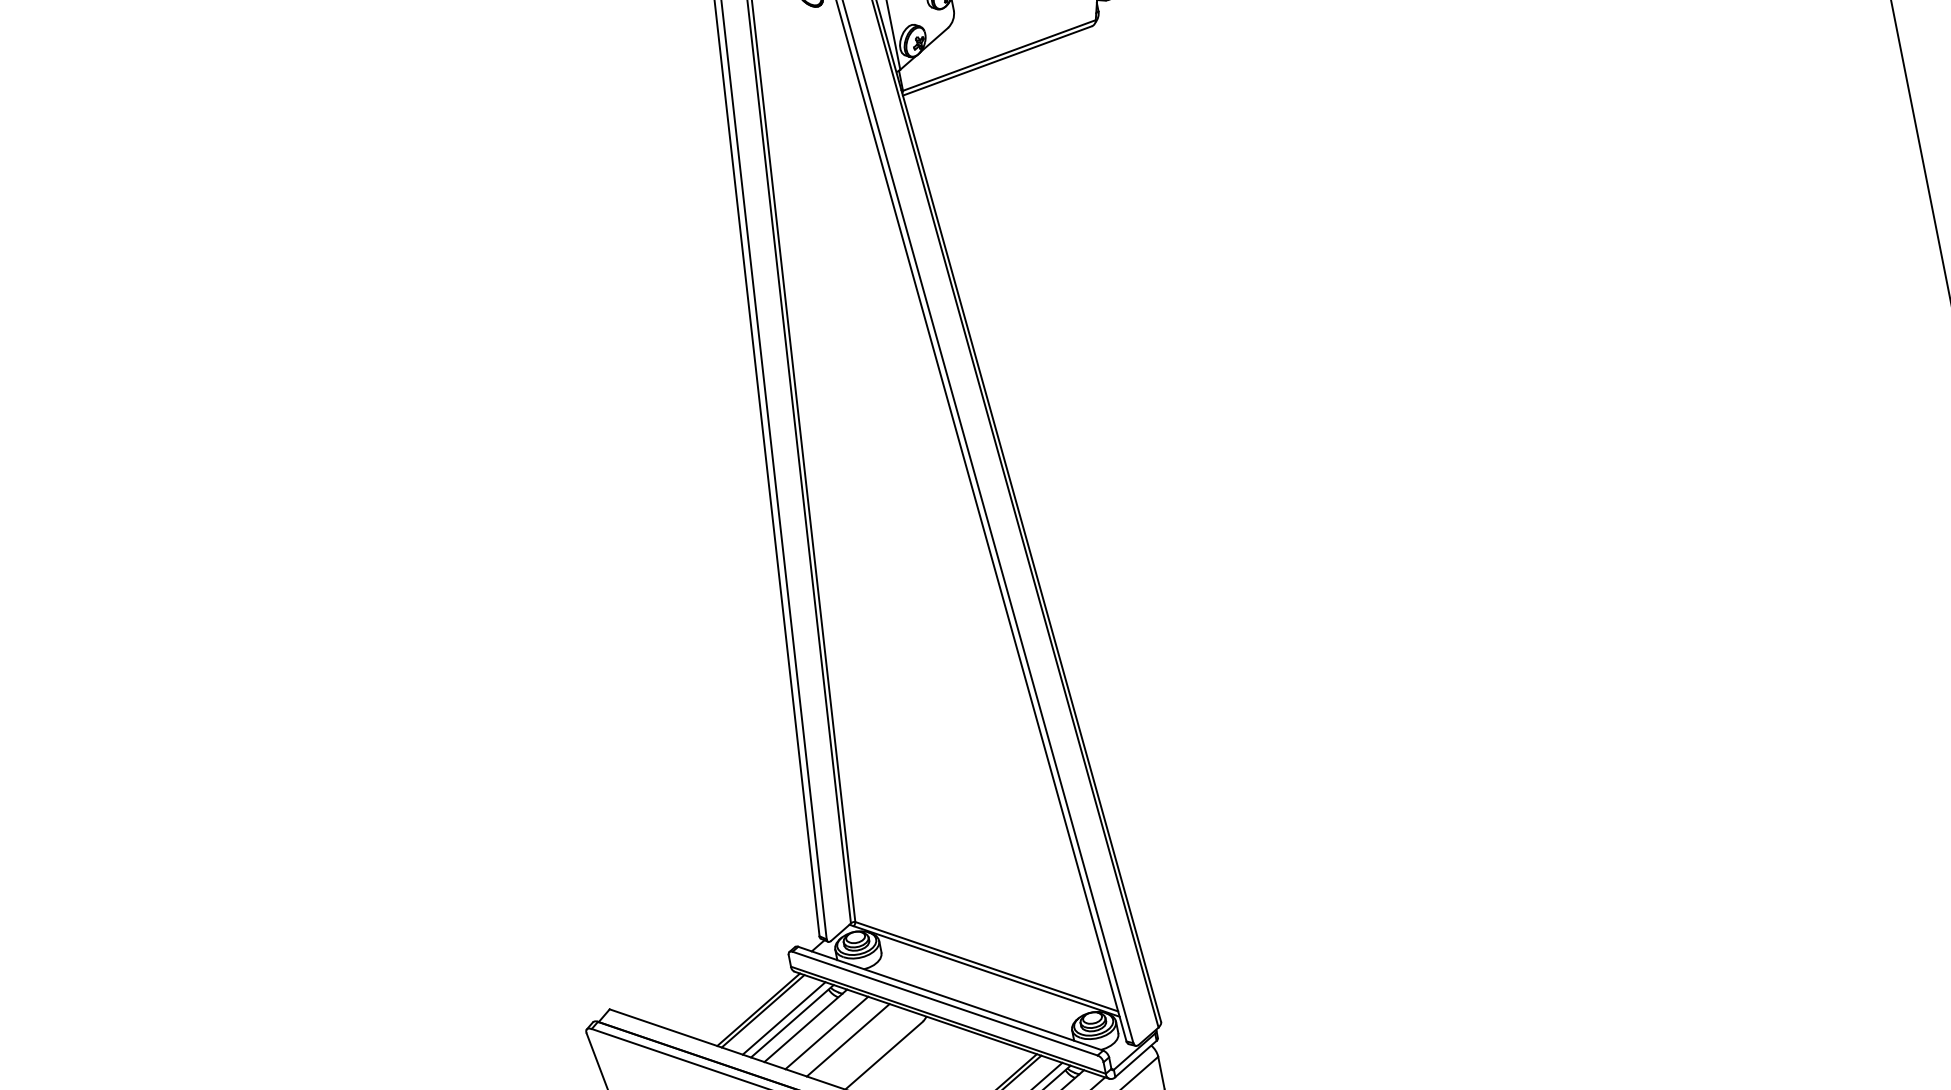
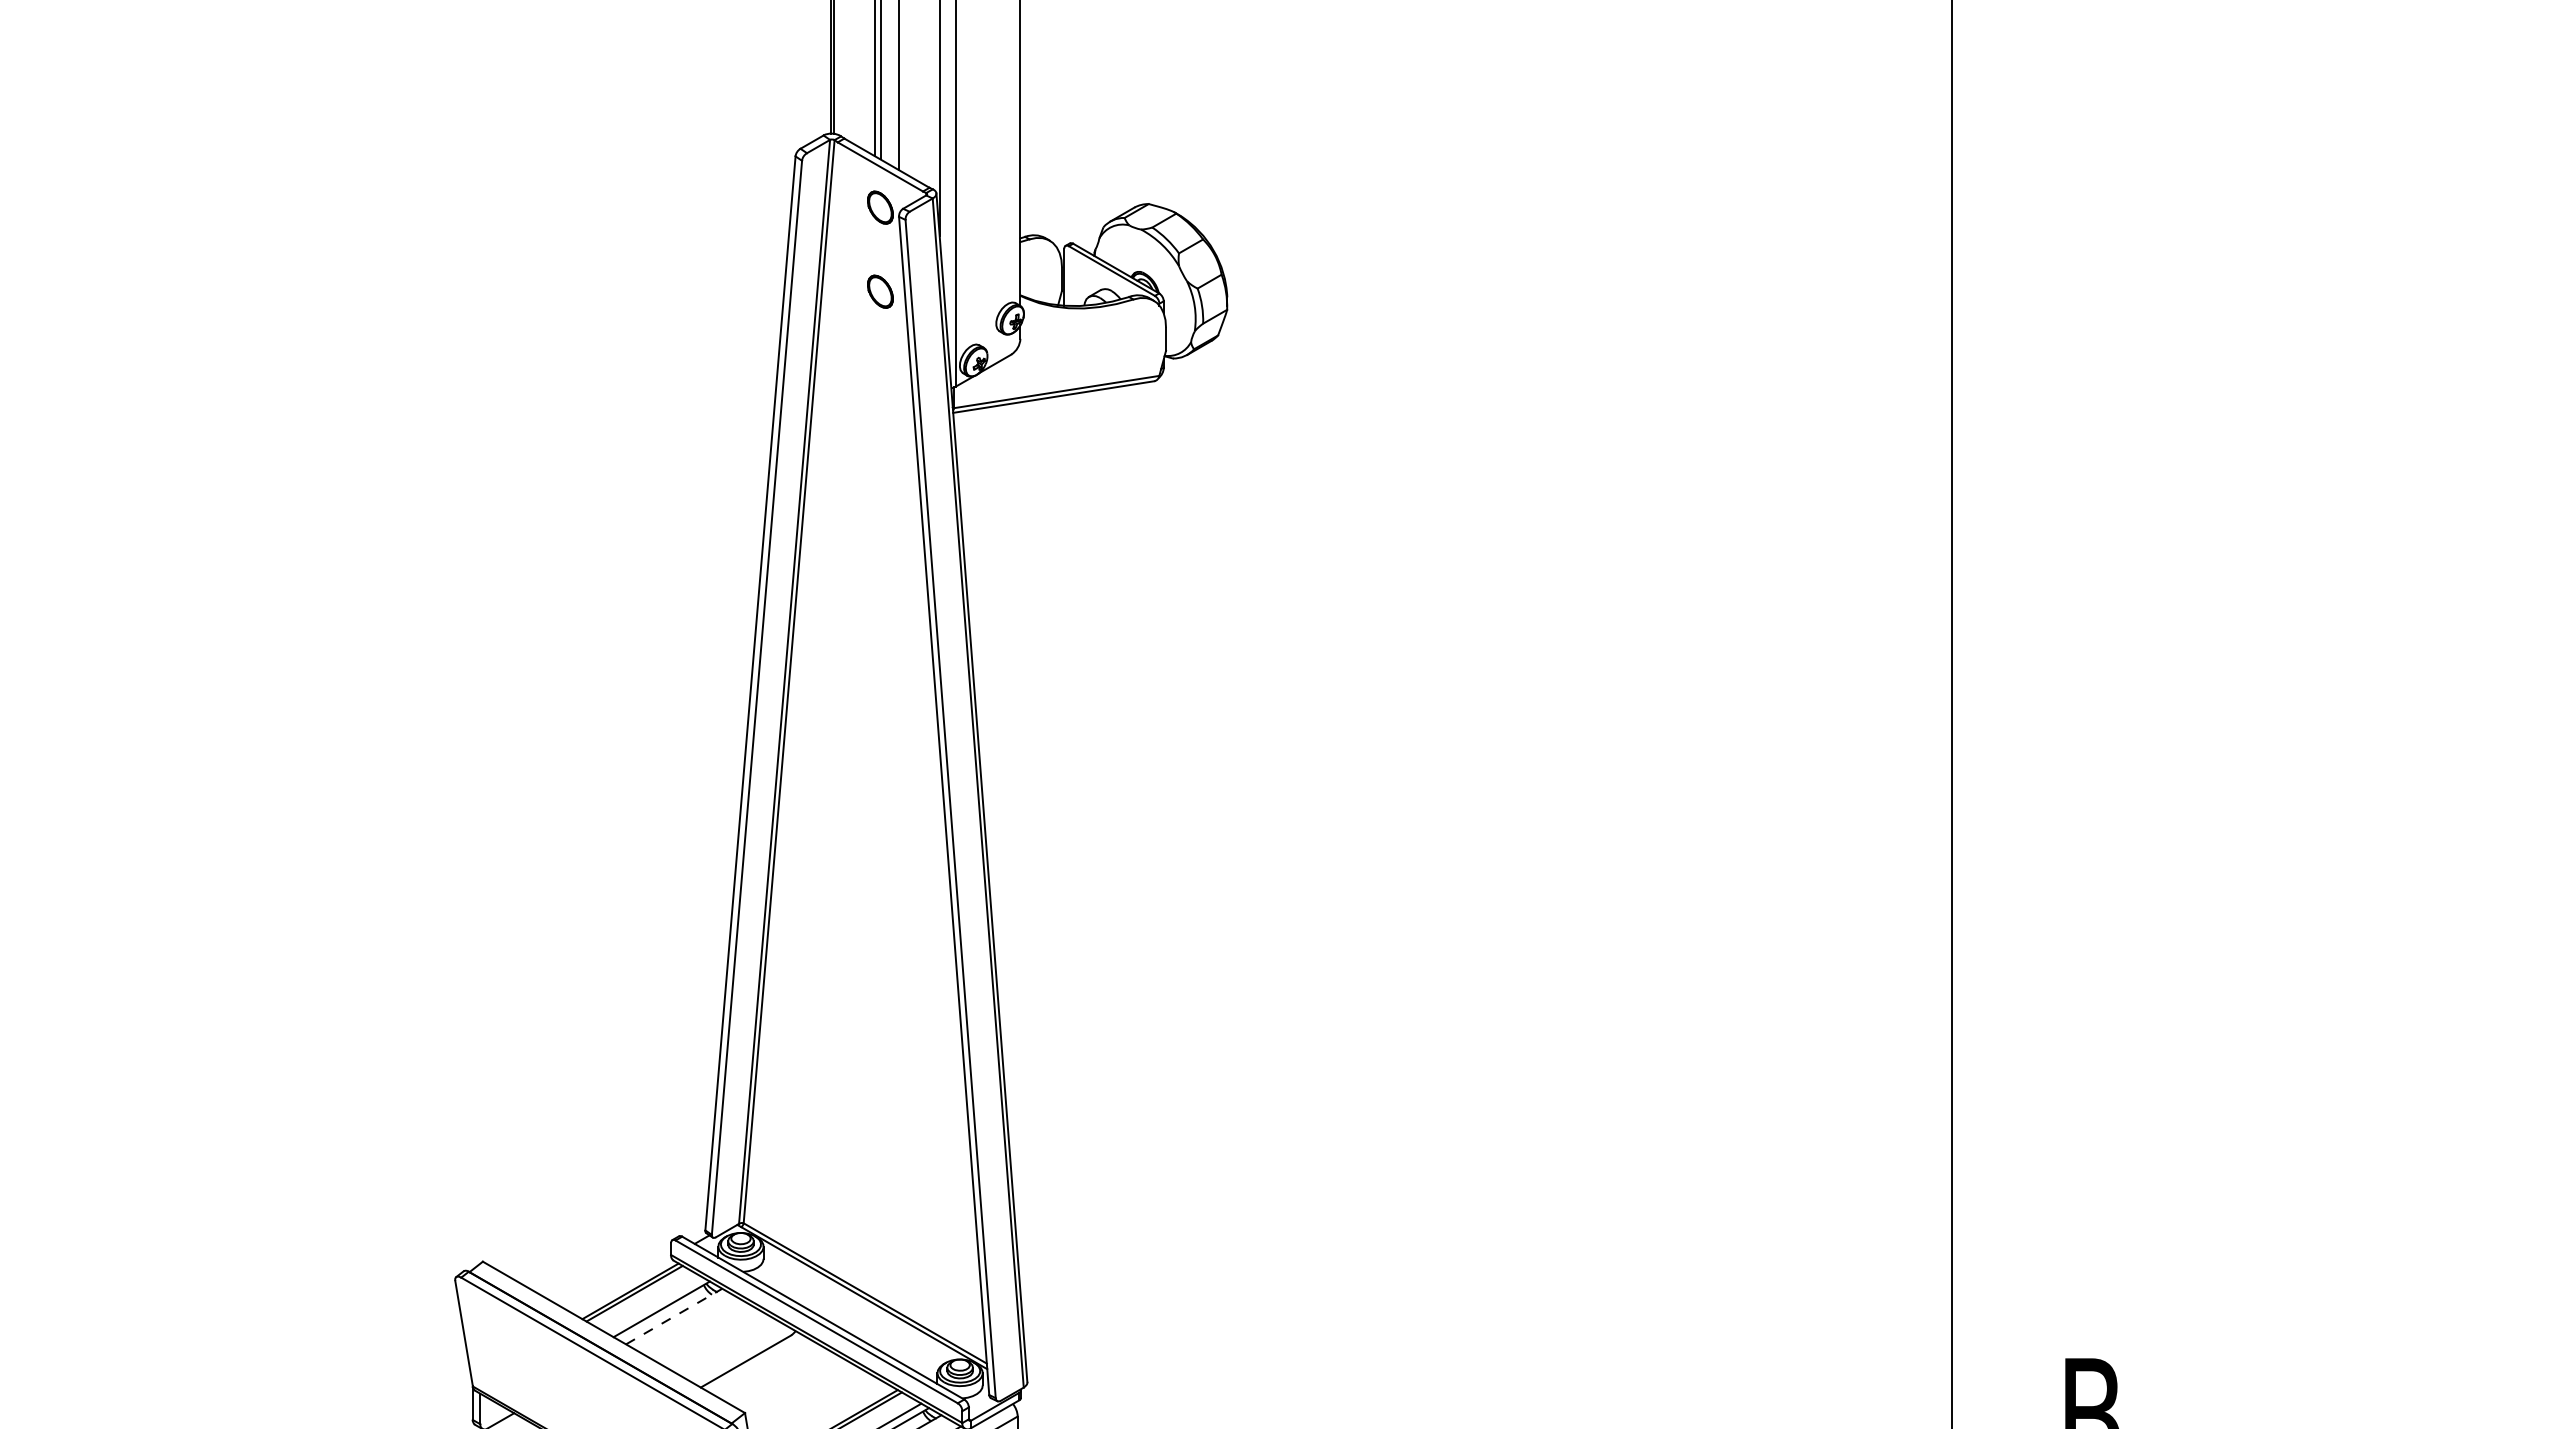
line: (784, 1017) -> (654, 1304), removed
line: (806, 1025) -> (674, 1316), solid -> dashed
line: (826, 1032) -> (693, 1327), removed
line: (848, 1040) -> (713, 1339), removed

